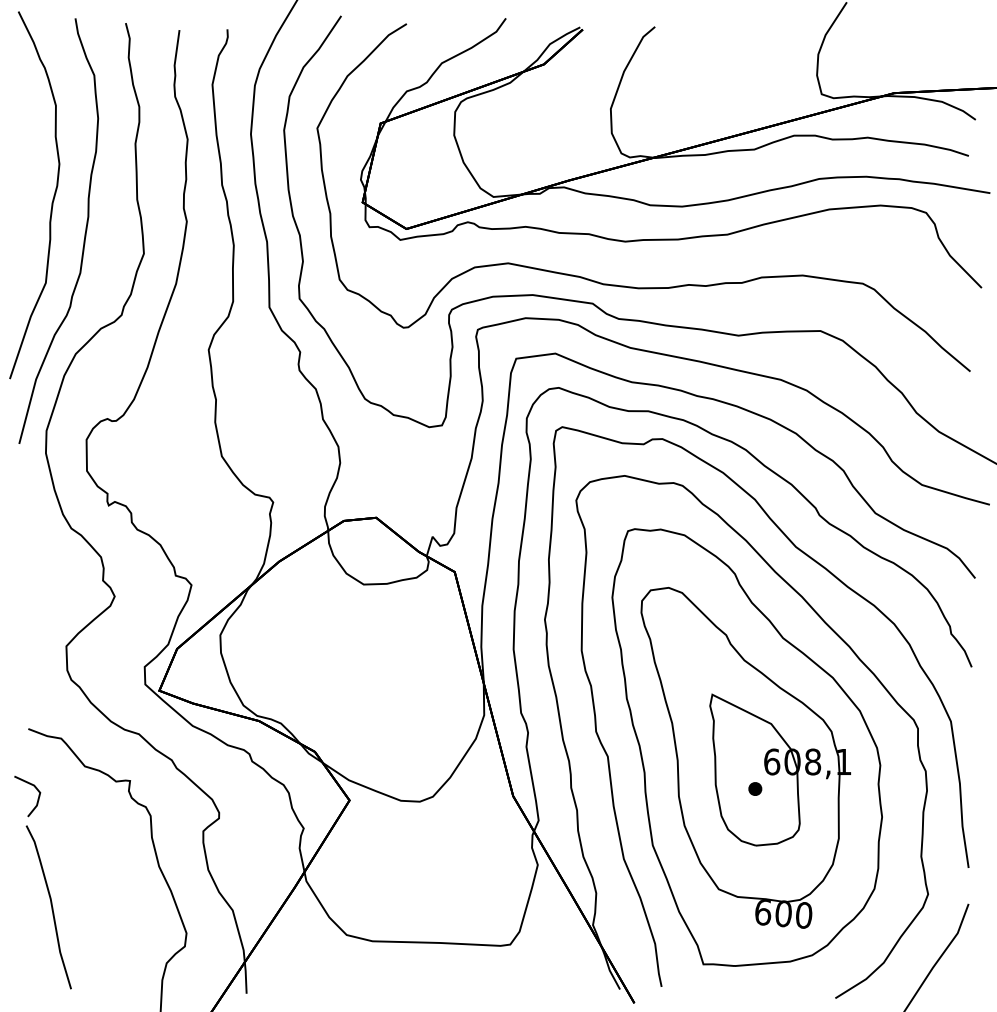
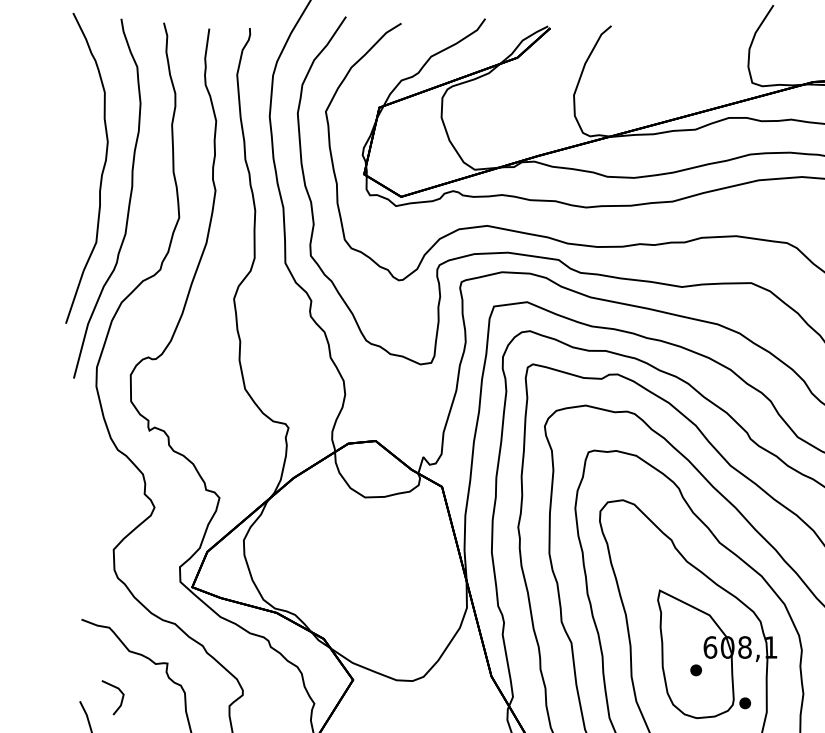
line: (37, 798) -> (121, 699), moved
part: (813, 827) -> (745, 702), added

